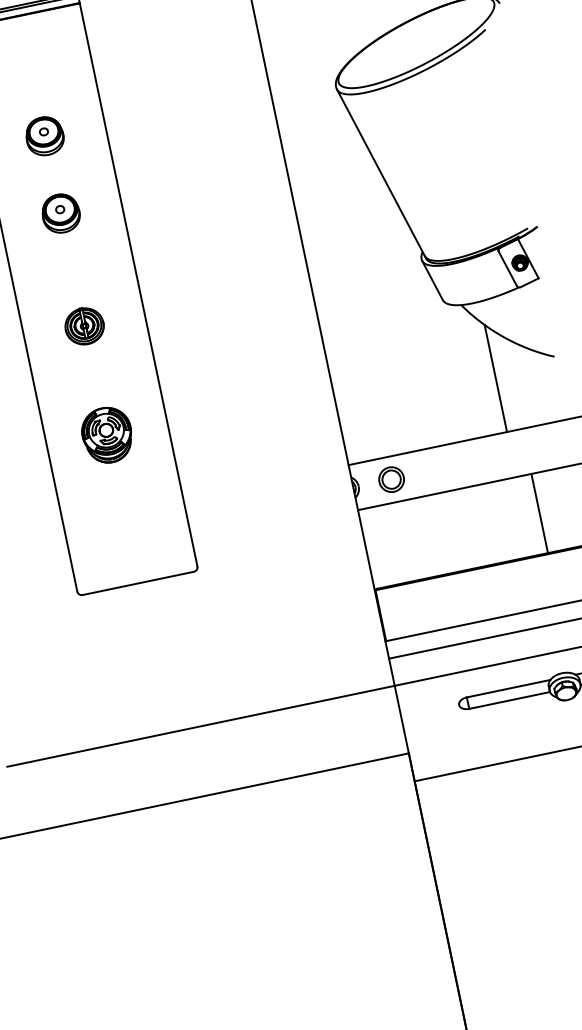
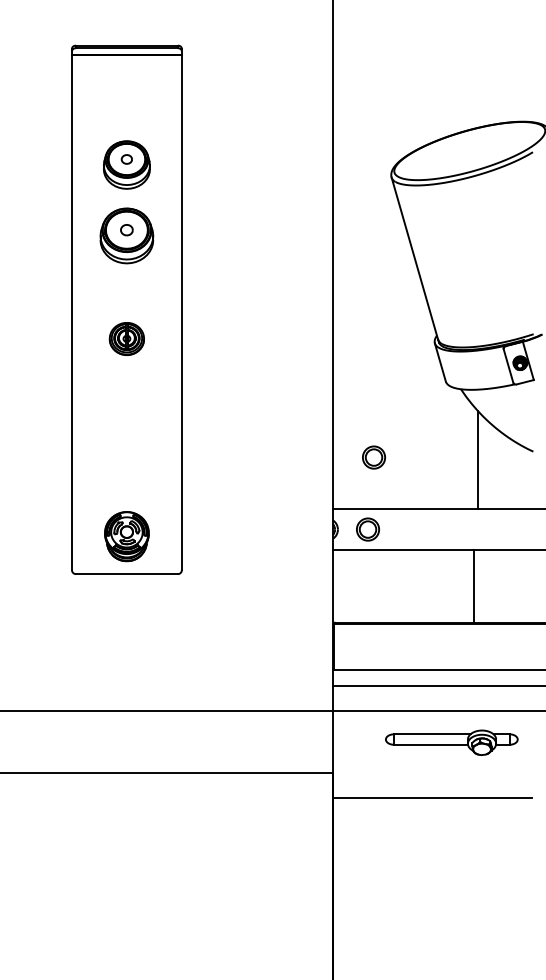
part: (44, 135) -> (126, 164), size x1.4
part: (60, 213) -> (126, 235), size x1.6
part: (381, 399) -> (373, 457), added
part: (106, 435) -> (126, 536), moved
line: (539, 513) -> (473, 586), moved

